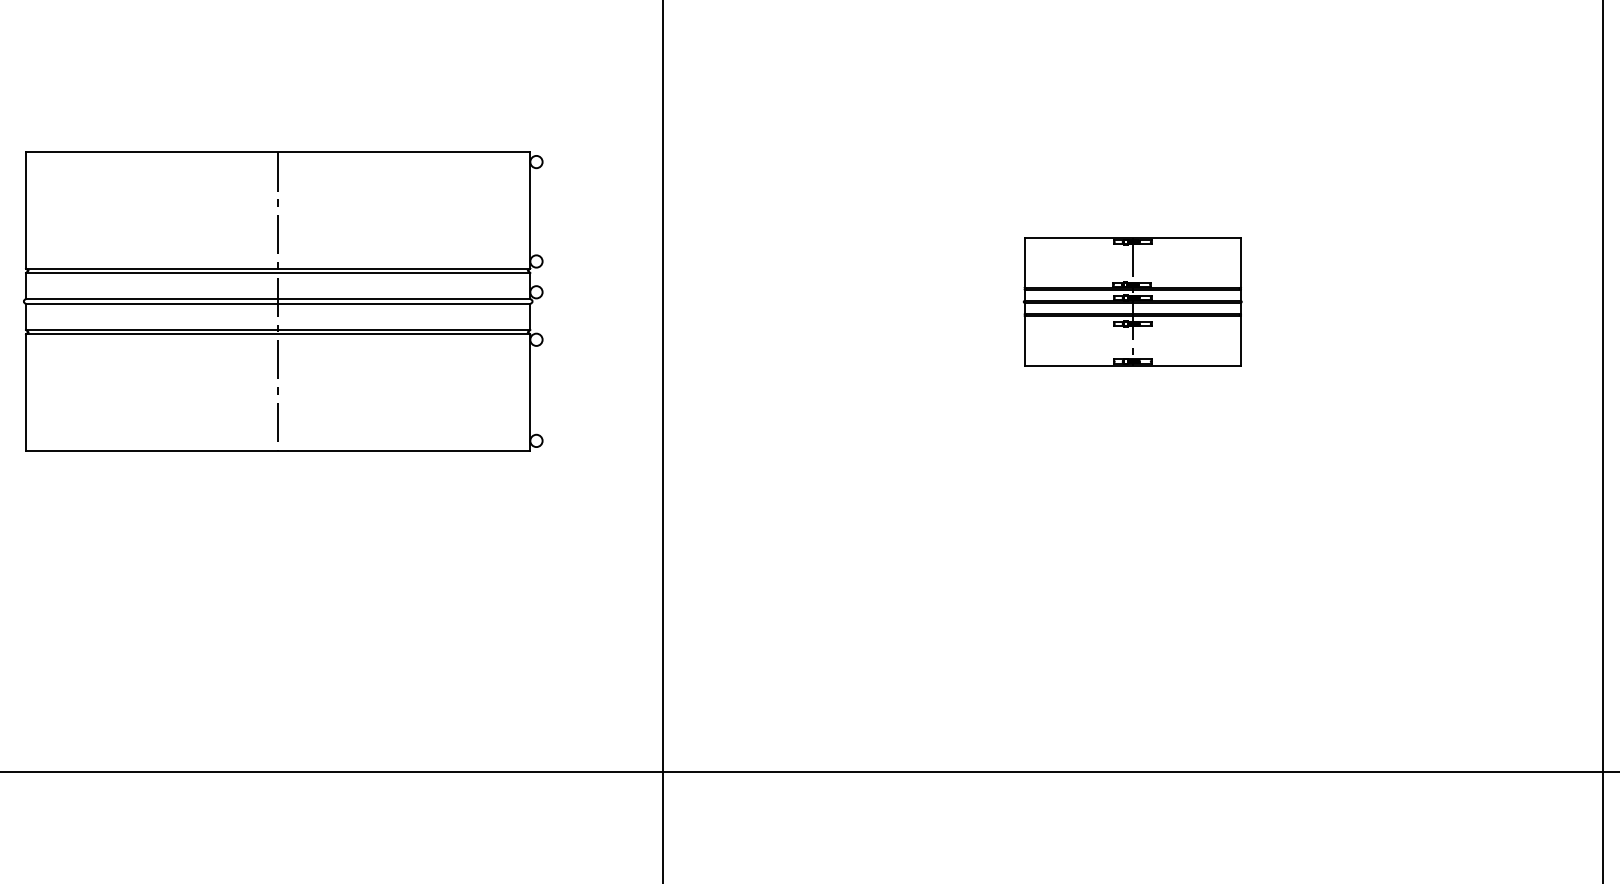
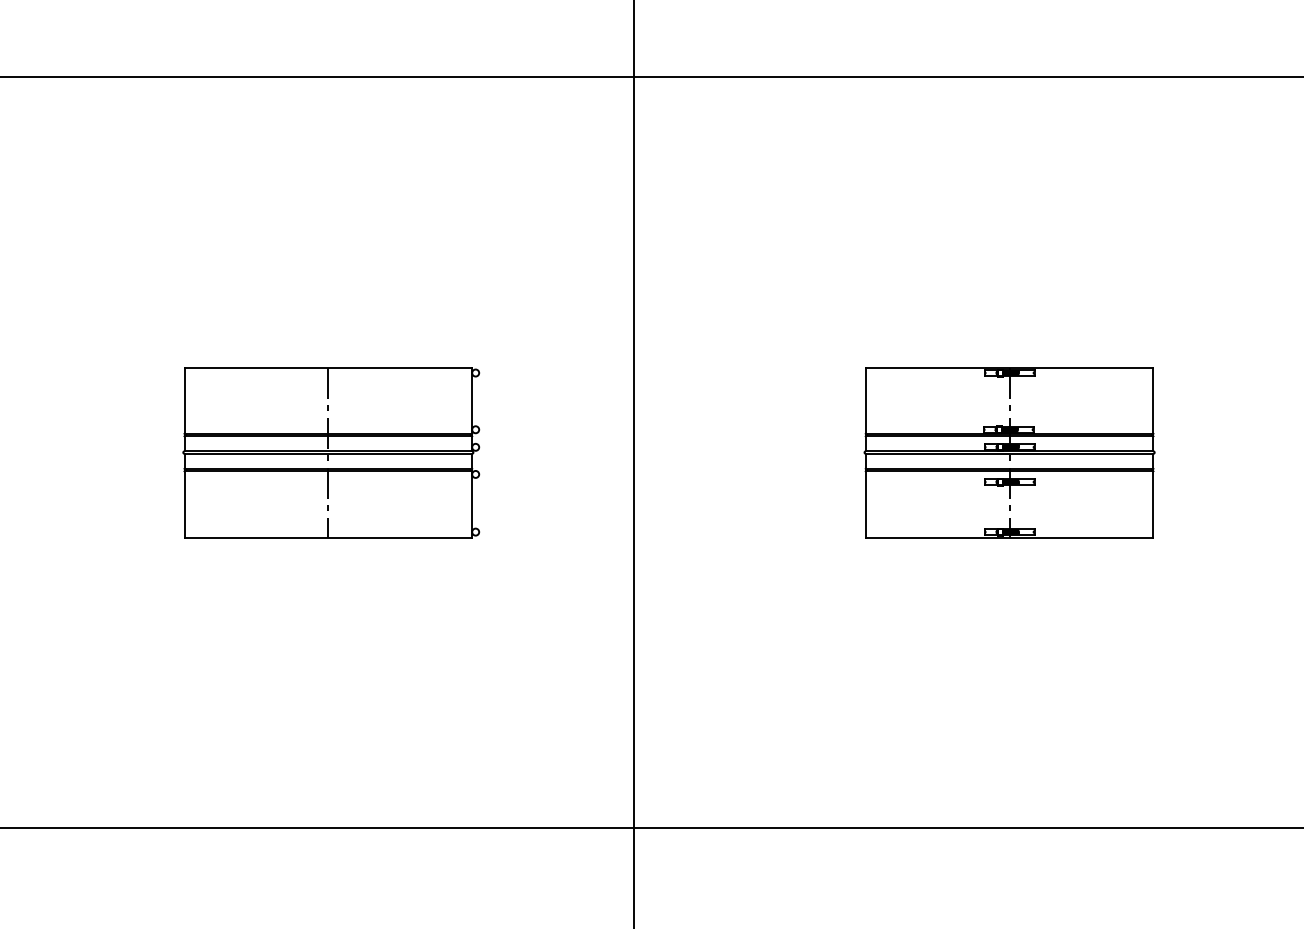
part: (283, 301) -> (331, 452), size x0.71
part: (1132, 301) -> (1009, 452), size x1.67

